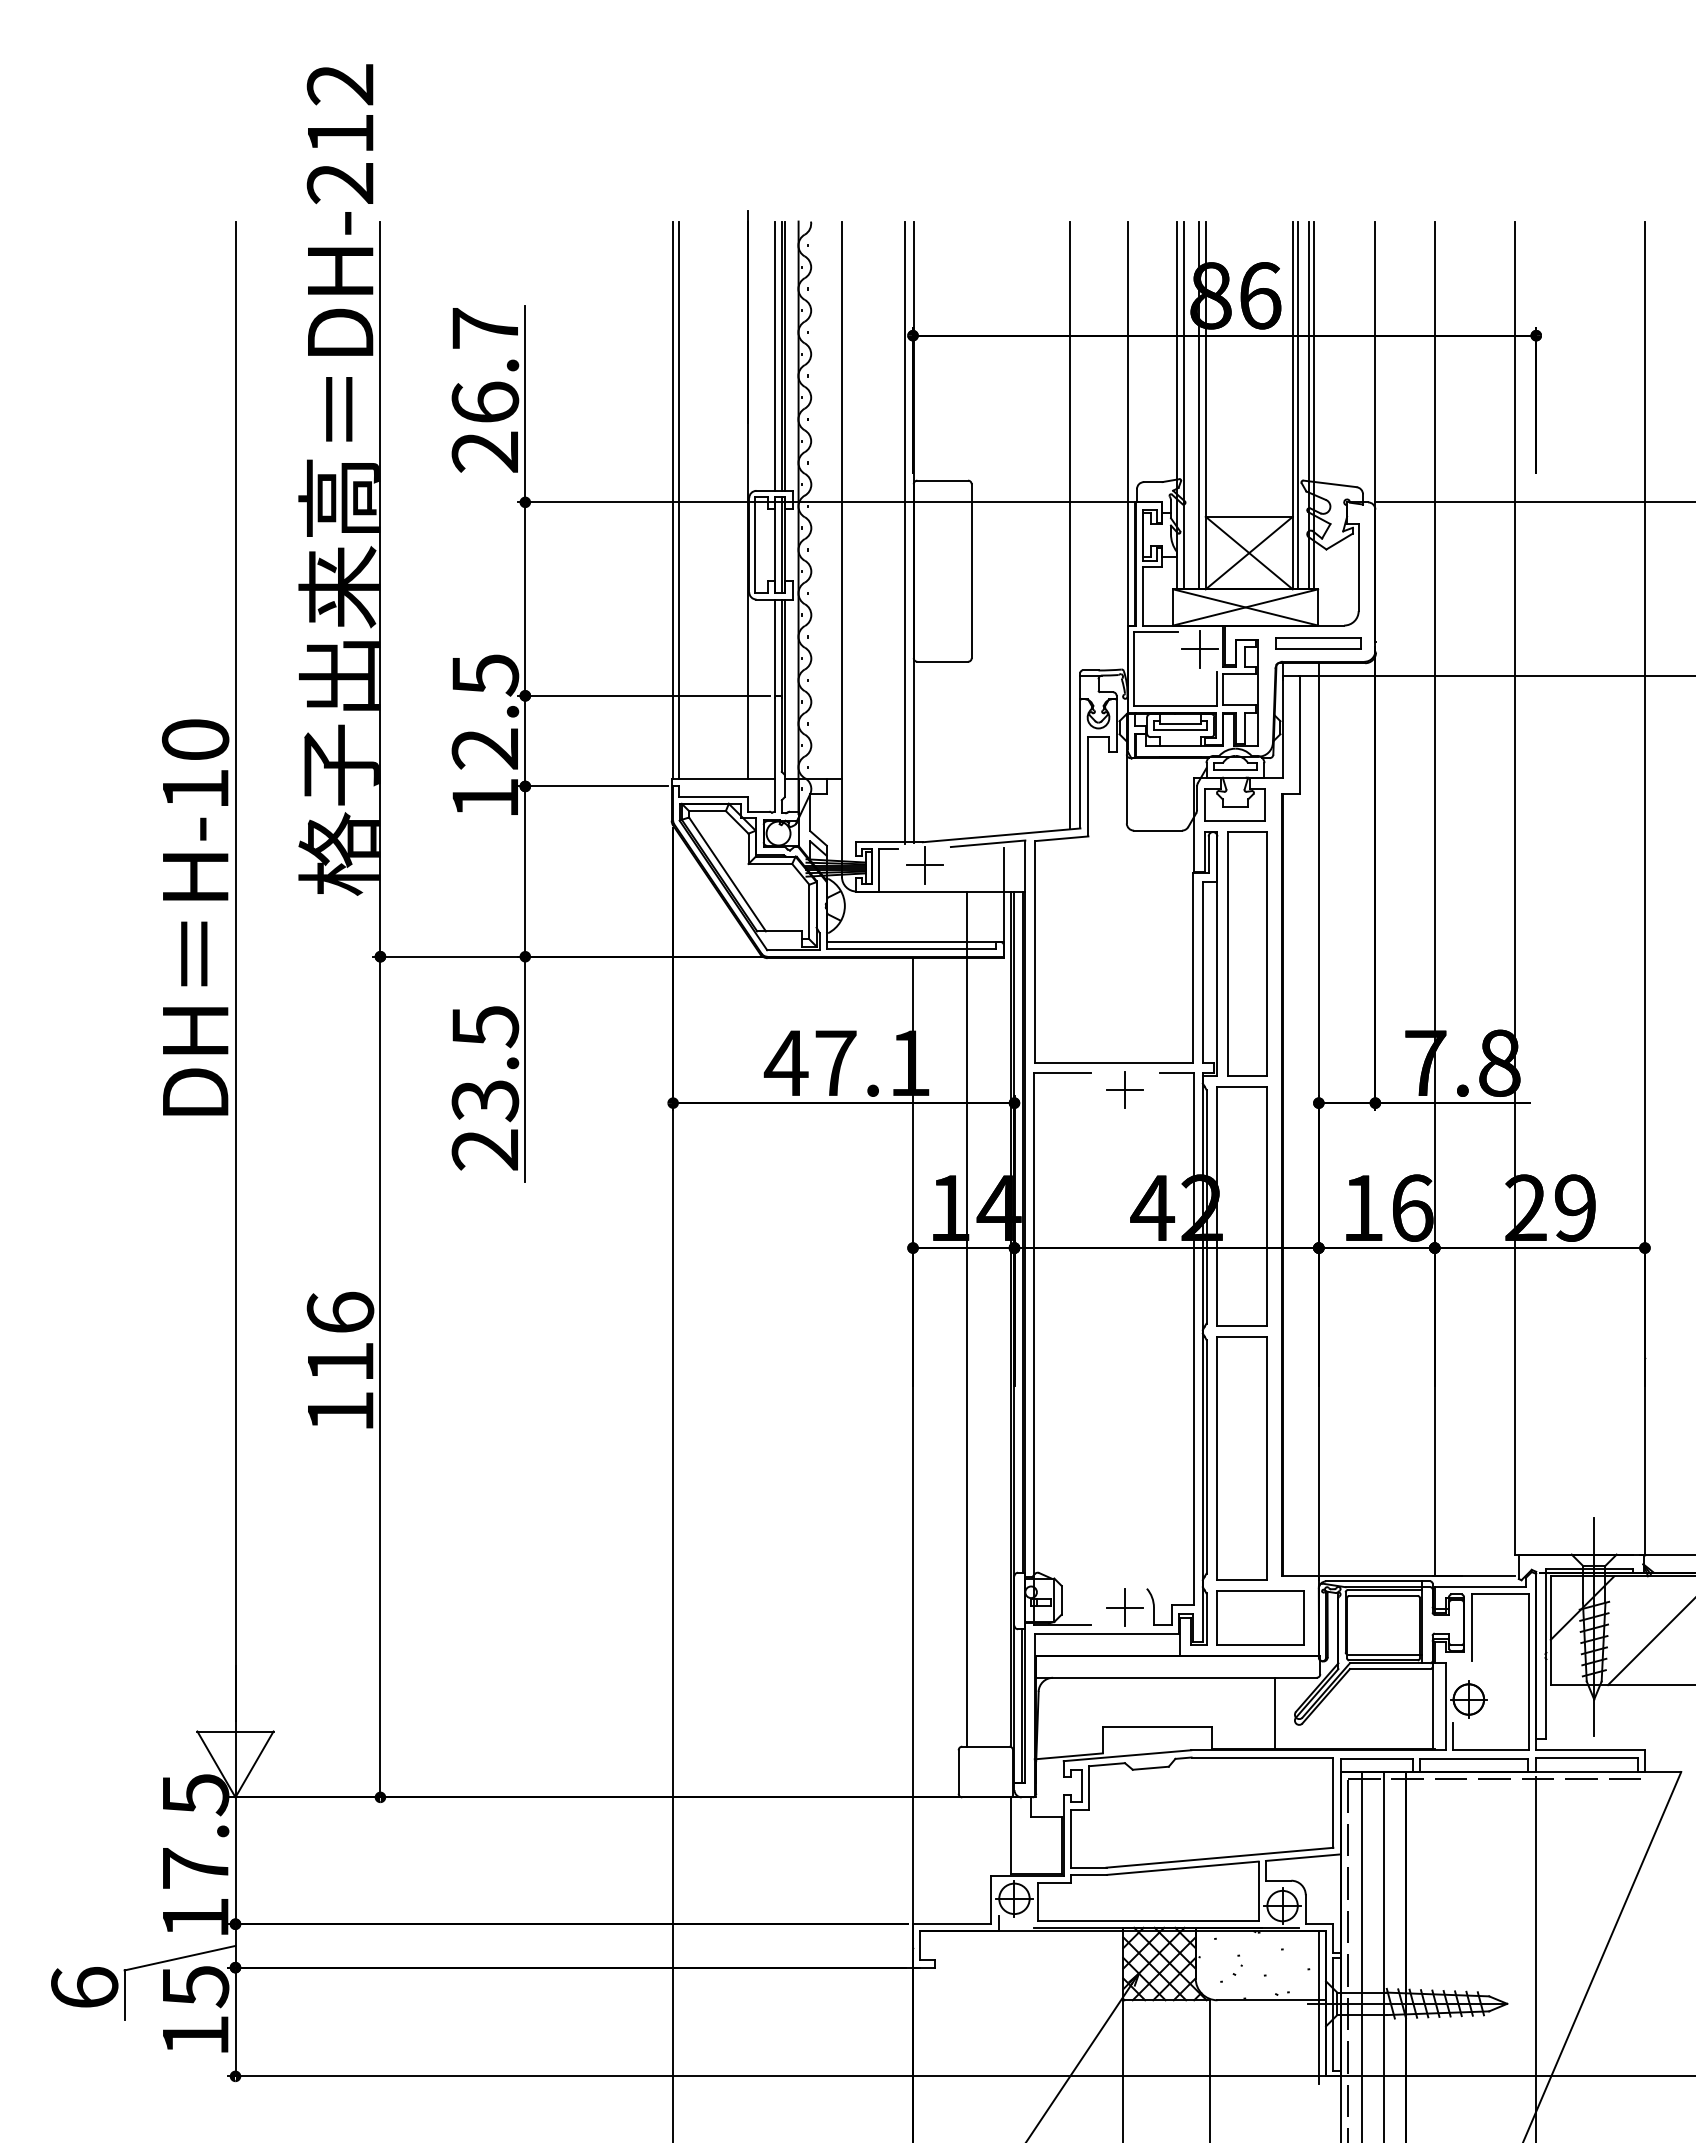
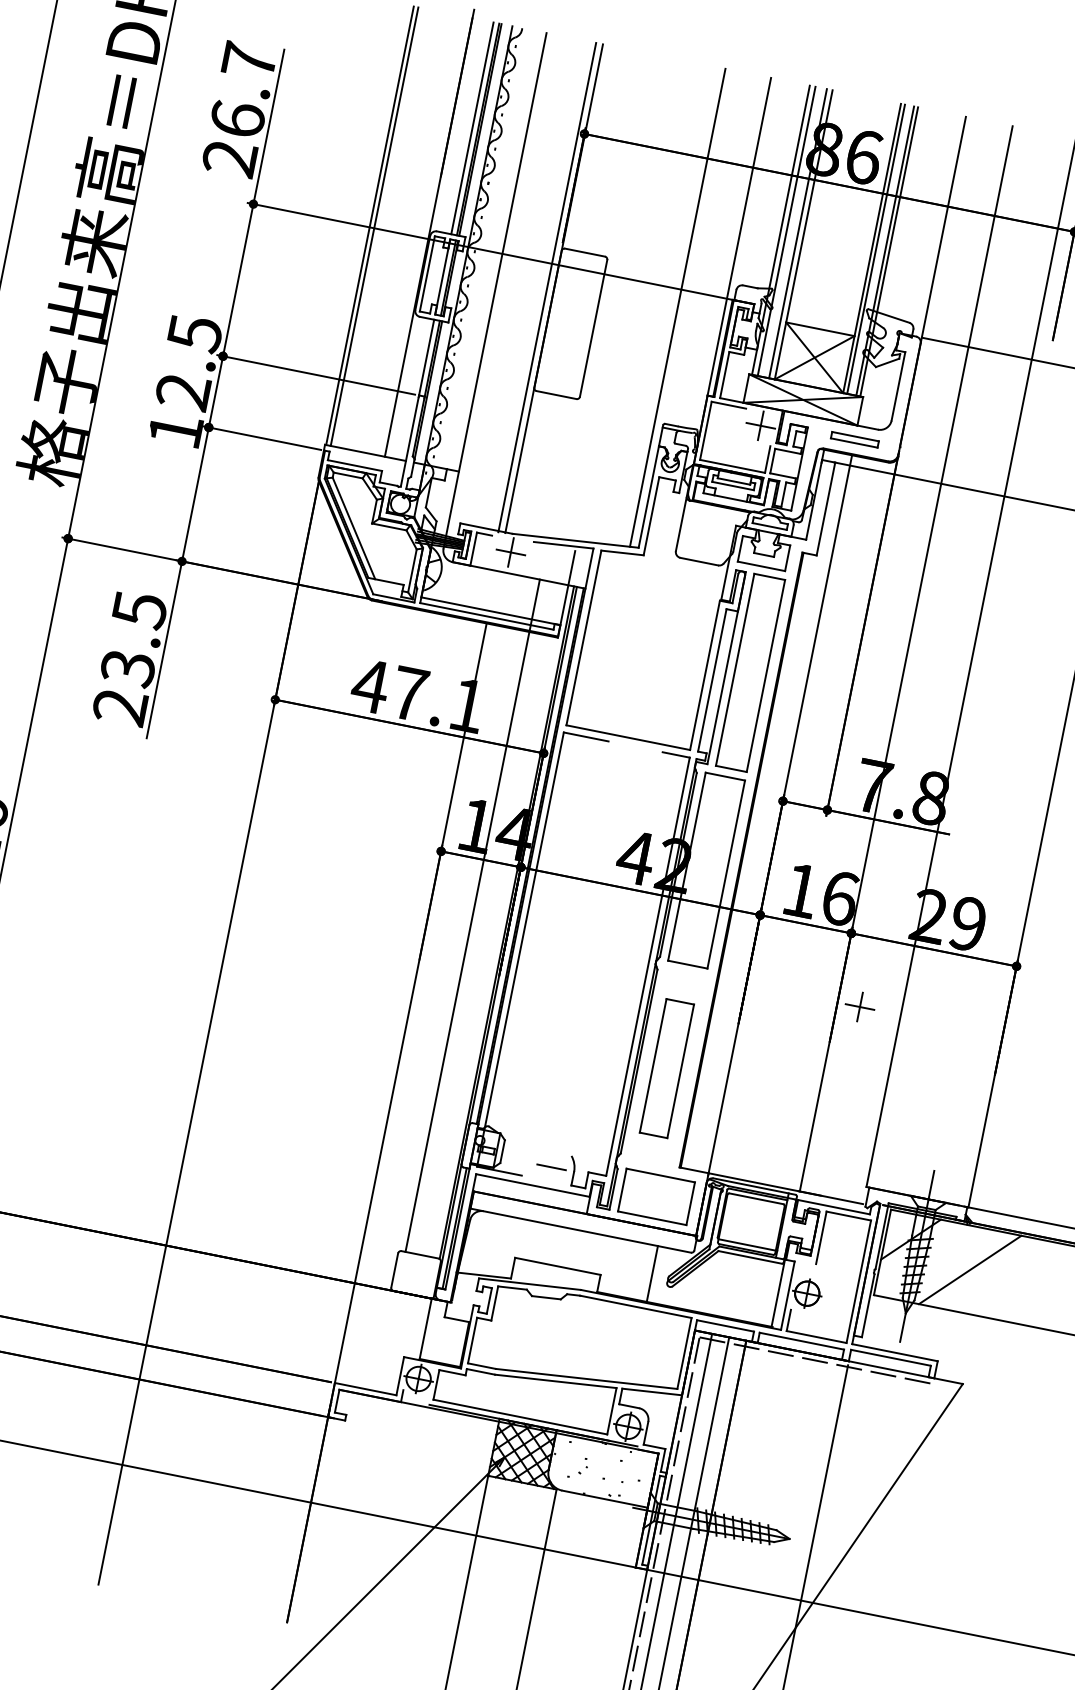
part: (1318, 643) -> (854, 439), size x0.7
part: (1124, 1089) -> (859, 1006), moved
part: (1241, 1458) -> (666, 1068), size x0.7
line: (1125, 1607) -> (551, 1167), removed
line: (1318, 2007) -> (640, 1512), removed

